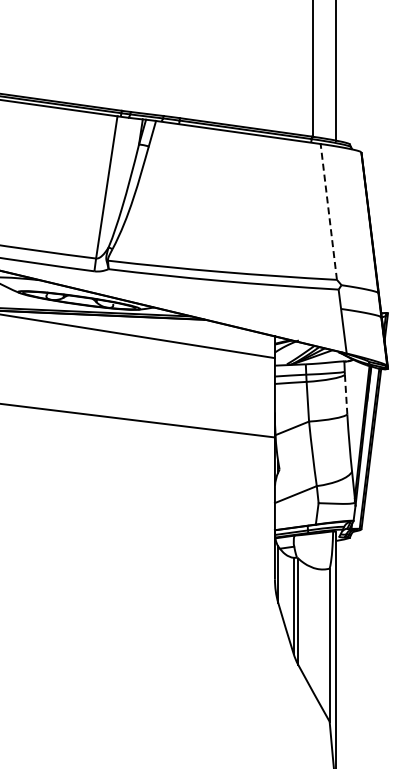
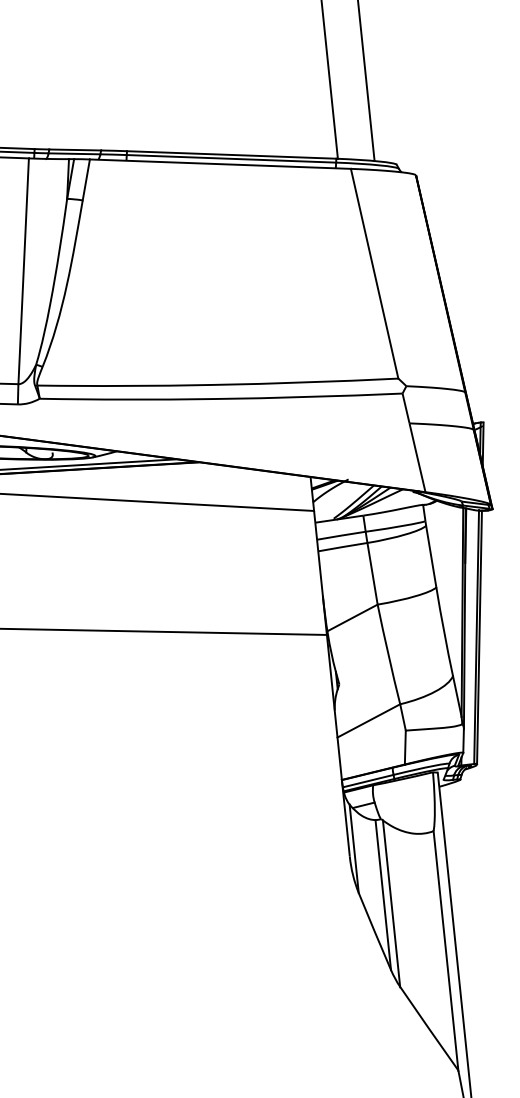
line: (328, 211) -> (374, 273), dashed -> solid
line: (346, 394) -> (431, 556), dashed -> solid

